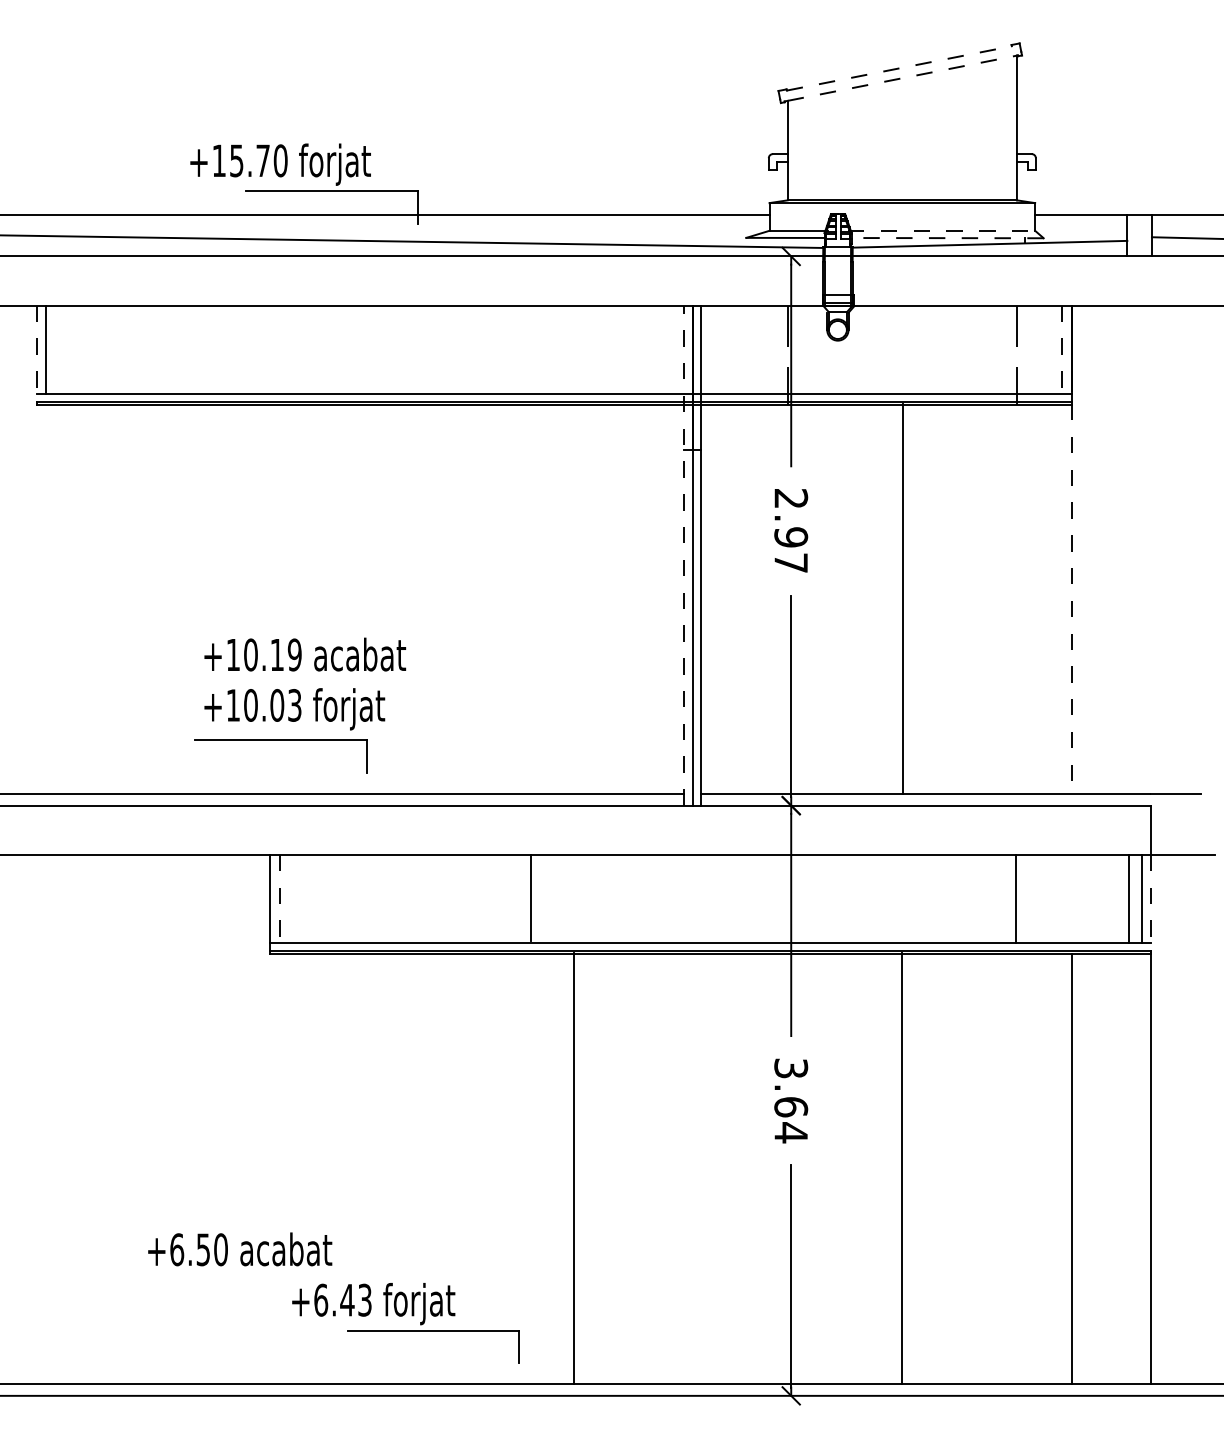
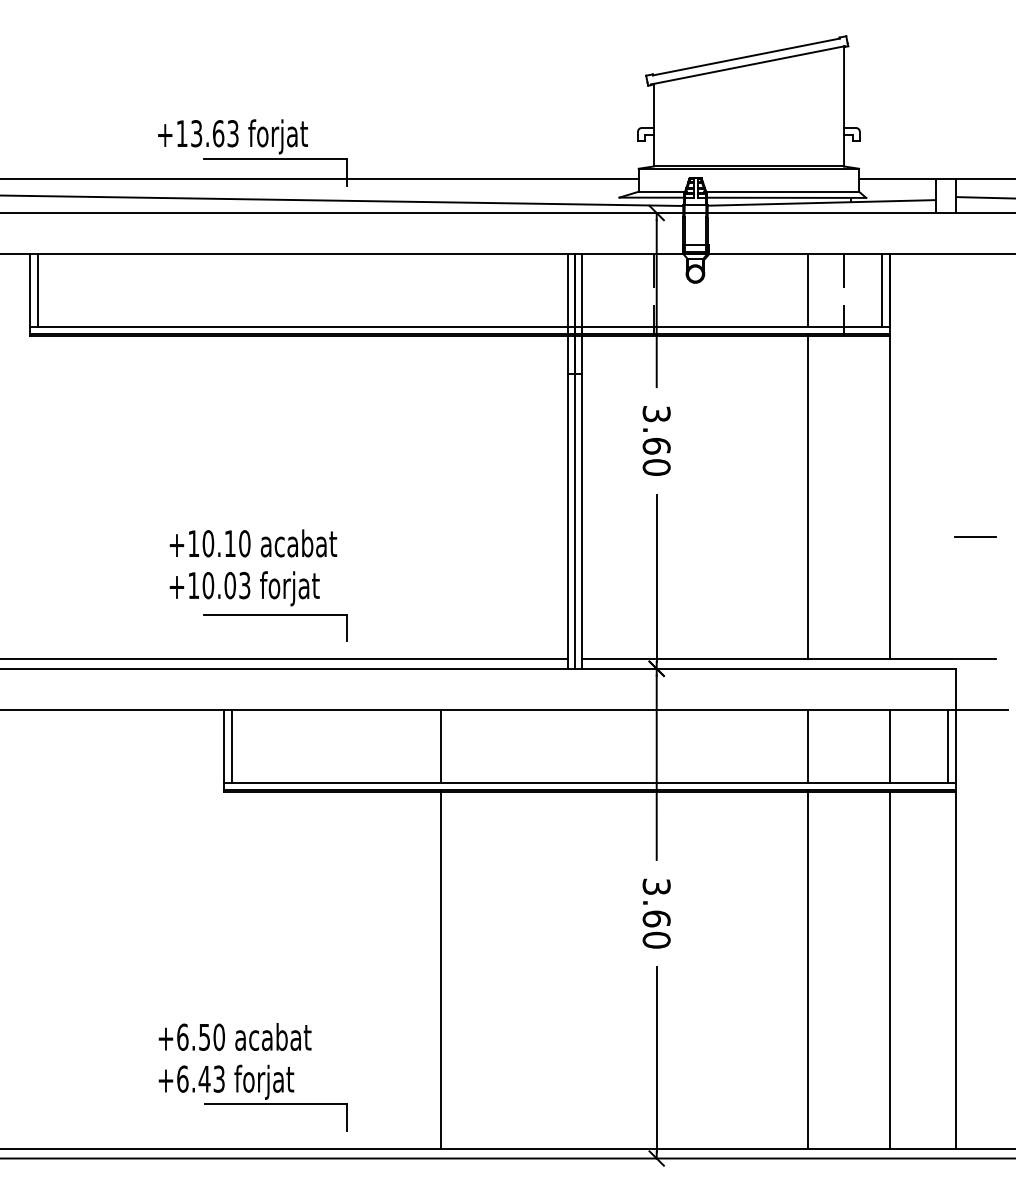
line: (899, 68) -> (746, 57), dashed -> solid
line: (902, 78) -> (749, 65), dashed -> solid
text: (258, 160) -> (214, 133), +15.70 -> +13.63
line: (941, 230) -> (781, 191), dashed -> solid
line: (947, 238) -> (786, 198), dashed -> solid
line: (973, 348) -> (807, 289), added
line: (1062, 350) -> (881, 291), dashed -> solid
line: (36, 354) -> (30, 294), dashed -> solid
text: (791, 531) -> (656, 441), 2.97 -> 3.60
line: (684, 555) -> (568, 461), dashed -> solid
line: (902, 598) -> (807, 496), moved
line: (1071, 599) -> (889, 497), dashed -> solid
line: (1175, 646) -> (975, 536), added
text: (294, 654) -> (244, 543), +10.19 -> +10.10
part: (280, 740) -> (275, 614), moved
line: (1015, 898) -> (807, 745), moved
line: (1128, 898) -> (889, 745), moved
line: (279, 899) -> (232, 746), dashed -> solid
line: (1151, 903) -> (955, 749), dashed -> solid
text: (791, 1132) -> (656, 939), 3.64 -> 3.60
line: (573, 1168) -> (440, 969), moved
line: (901, 1168) -> (807, 969), moved
text: (240, 1249) -> (235, 1037), moved
part: (405, 1330) -> (252, 1104), moved

